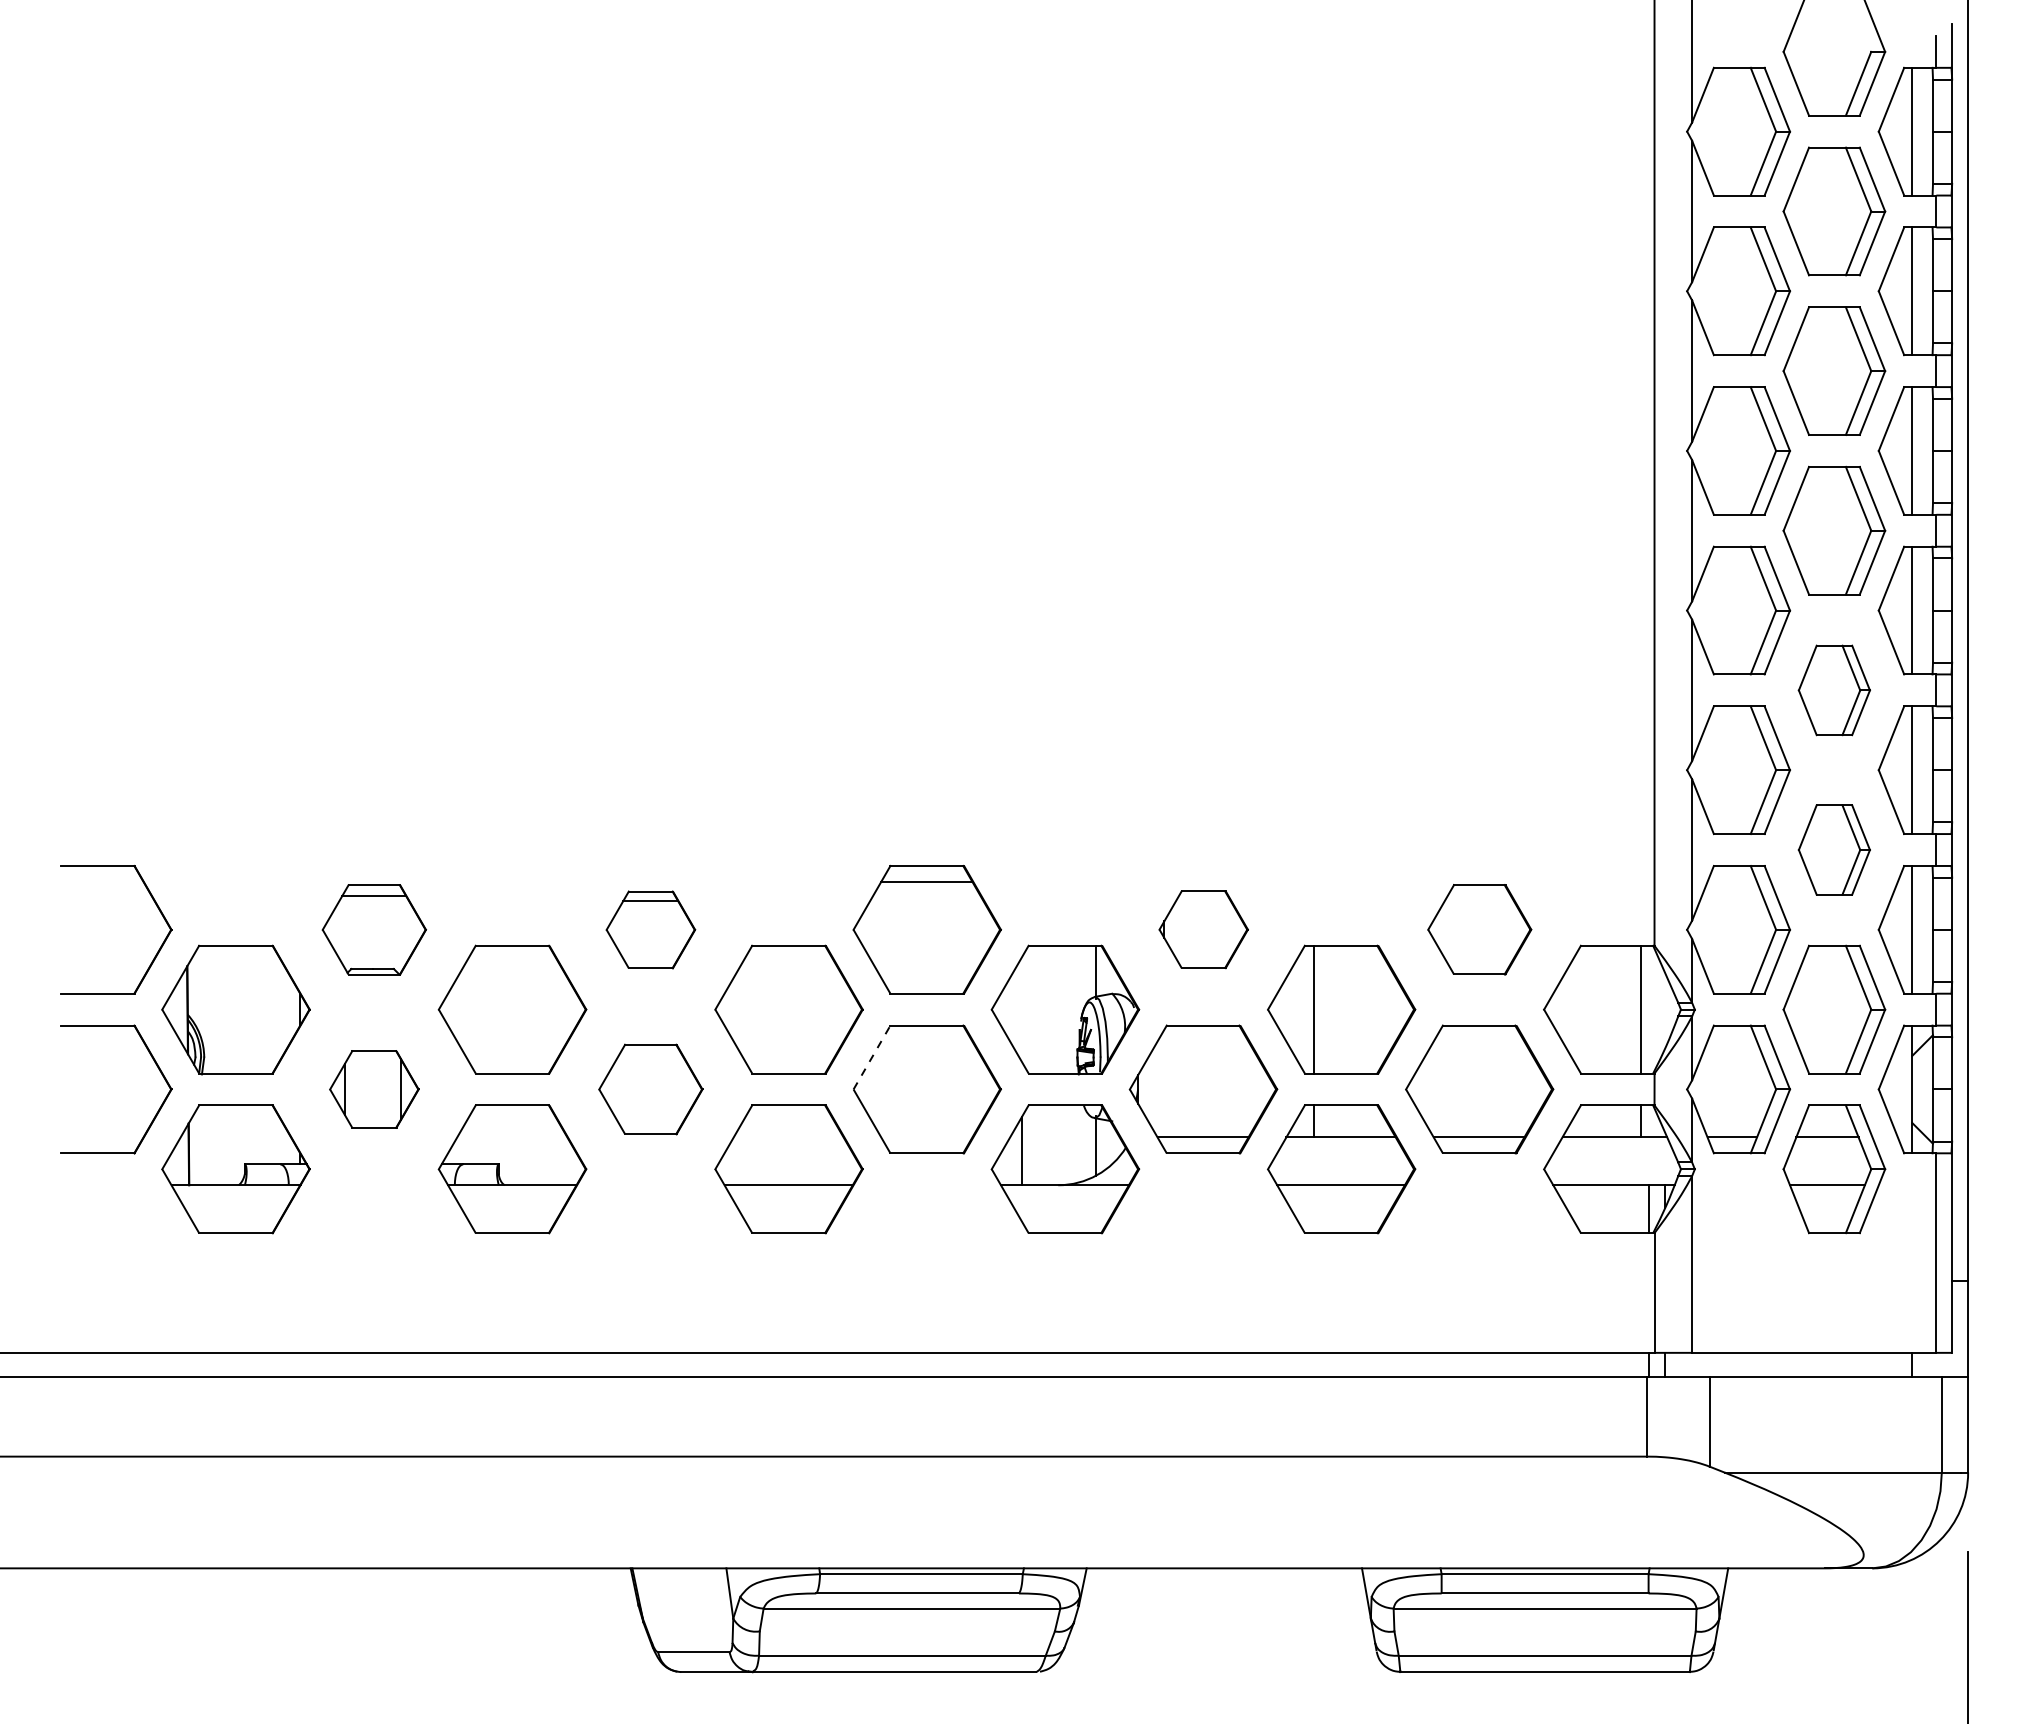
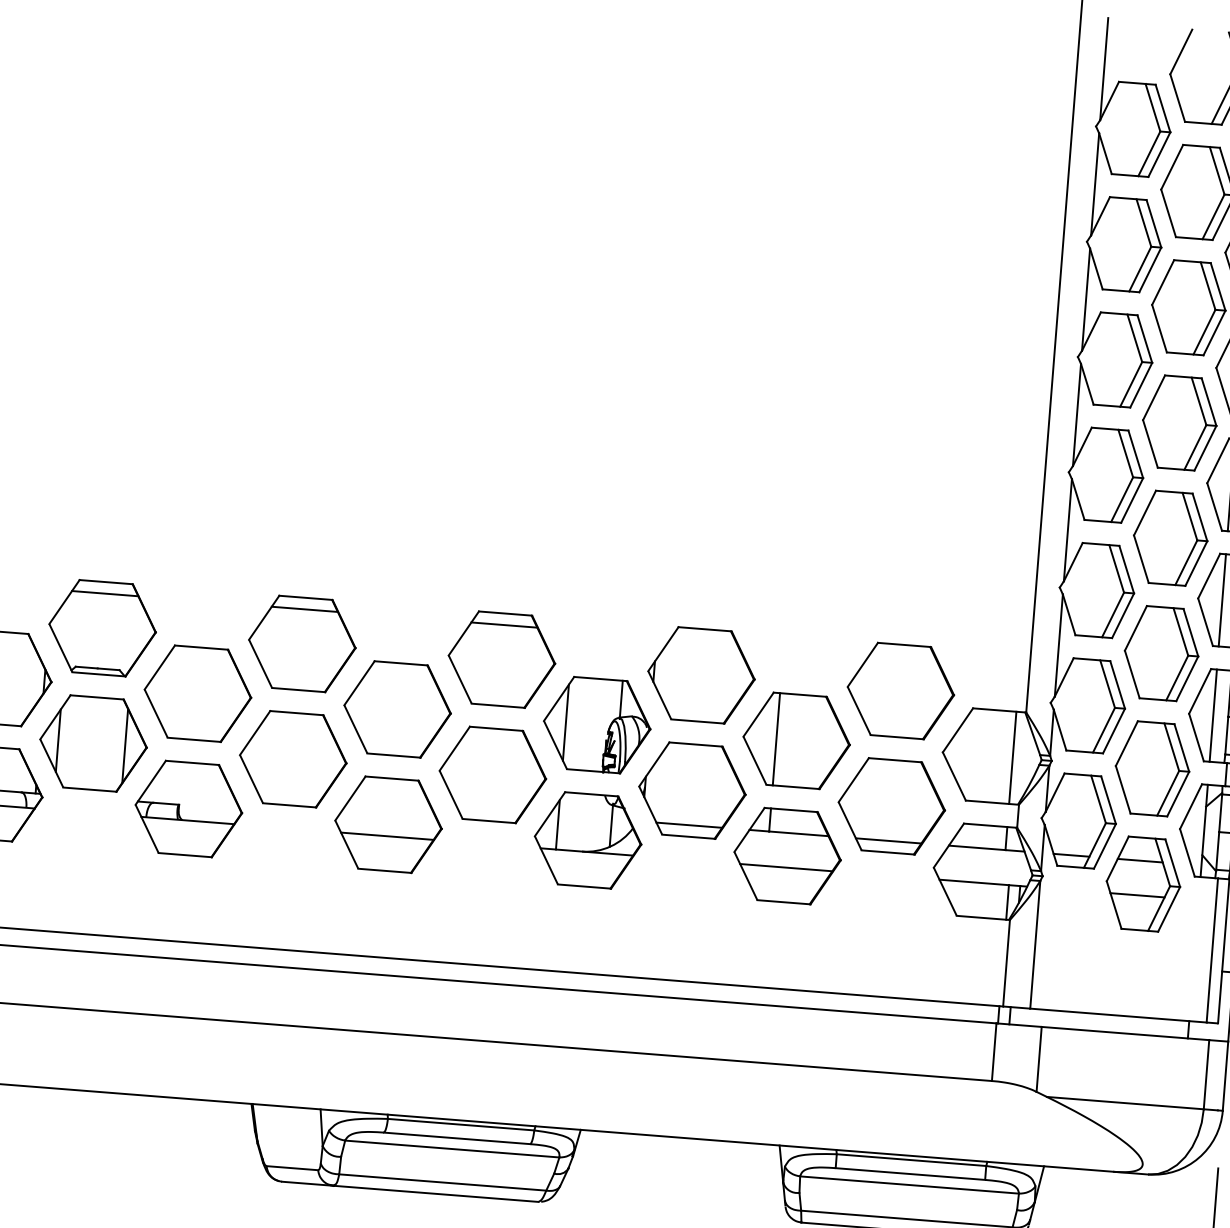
part: (1834, 690) -> (1170, 538), size x1.43
part: (1834, 849) -> (1161, 653), size x1.43
part: (374, 929) -> (102, 628), size x1.43
part: (650, 929) -> (302, 643), size x1.67
part: (1203, 929) -> (701, 675), size x1.67
part: (1479, 929) -> (900, 690), size x1.43
line: (1022, 1009) -> (566, 722), added
line: (872, 1057) -> (455, 748), dashed -> solid
part: (374, 1089) -> (93, 743), size x1.67
part: (650, 1089) -> (293, 759), size x1.43

